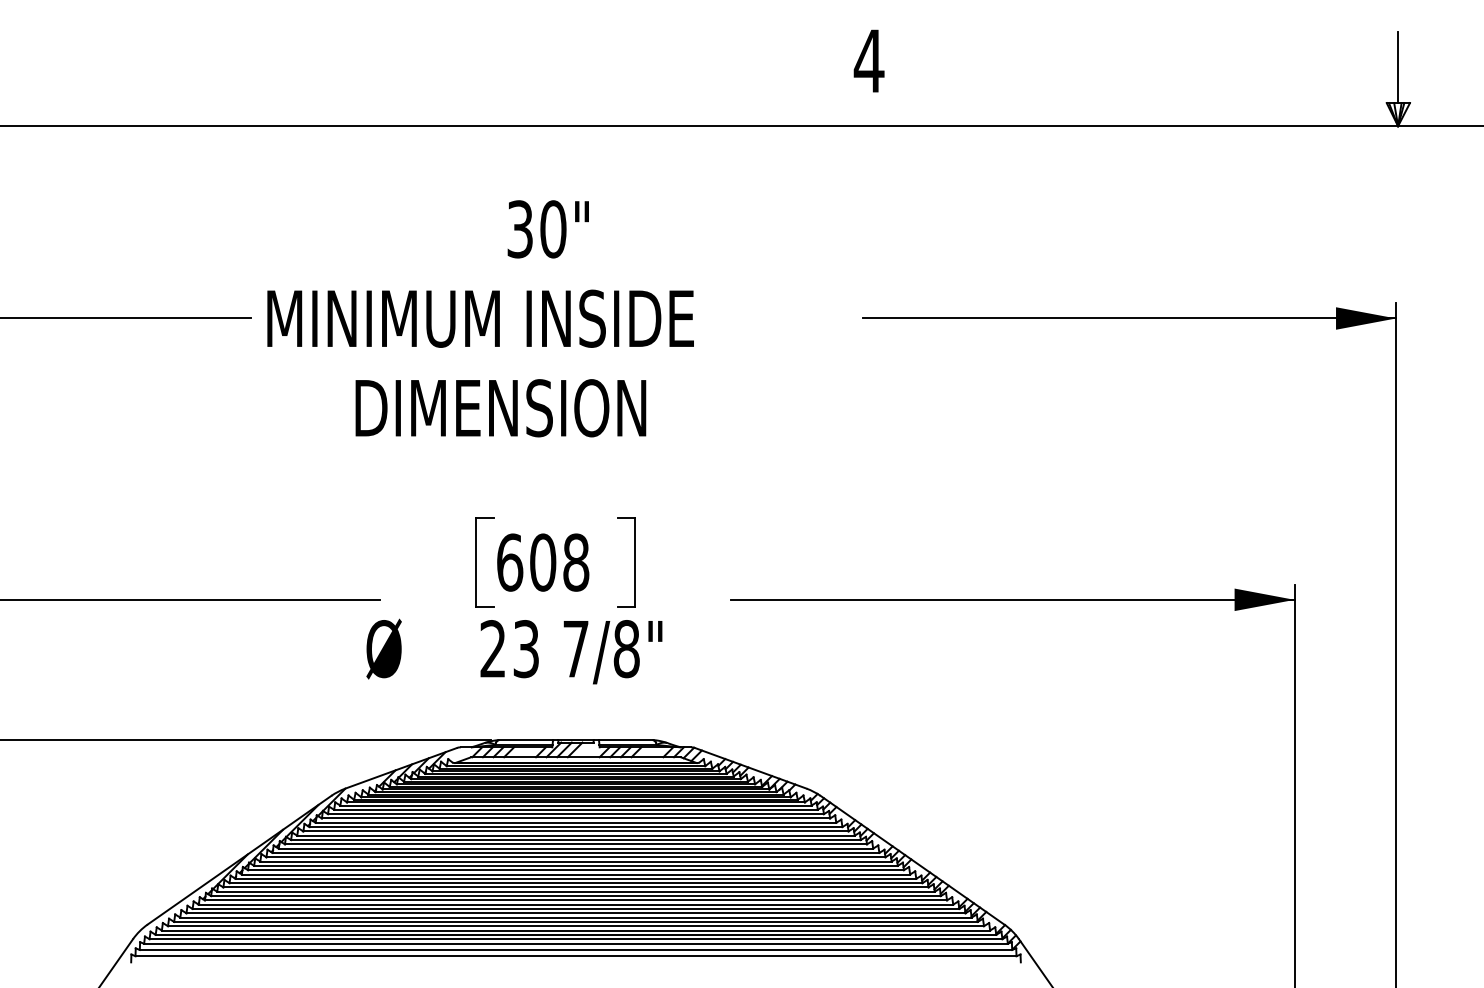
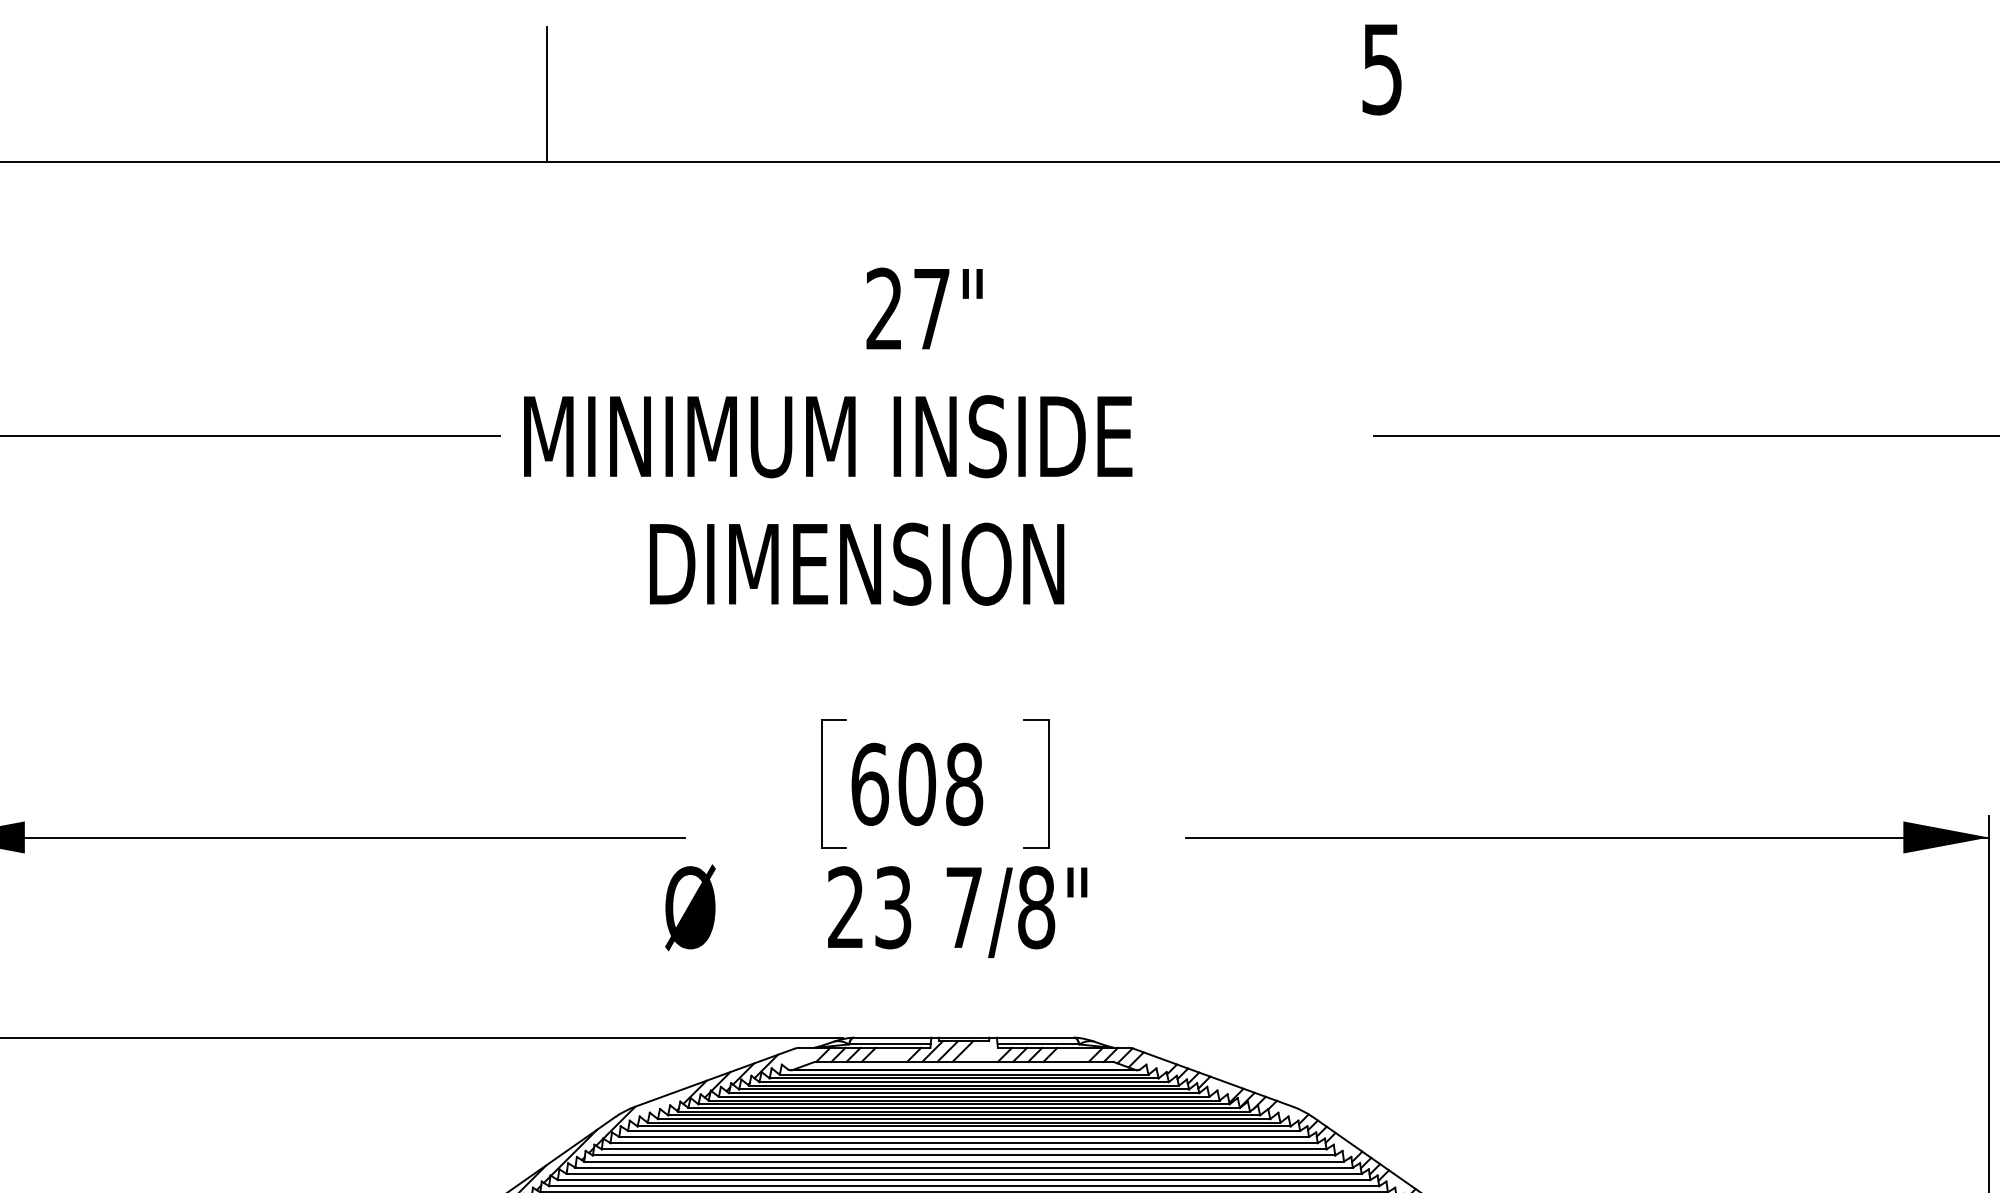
text: (868, 61) -> (1381, 69), 4 -> 5
line: (283, 78) -> (546, 94), added
text: (536, 229) -> (907, 309), 30" -> 27"

